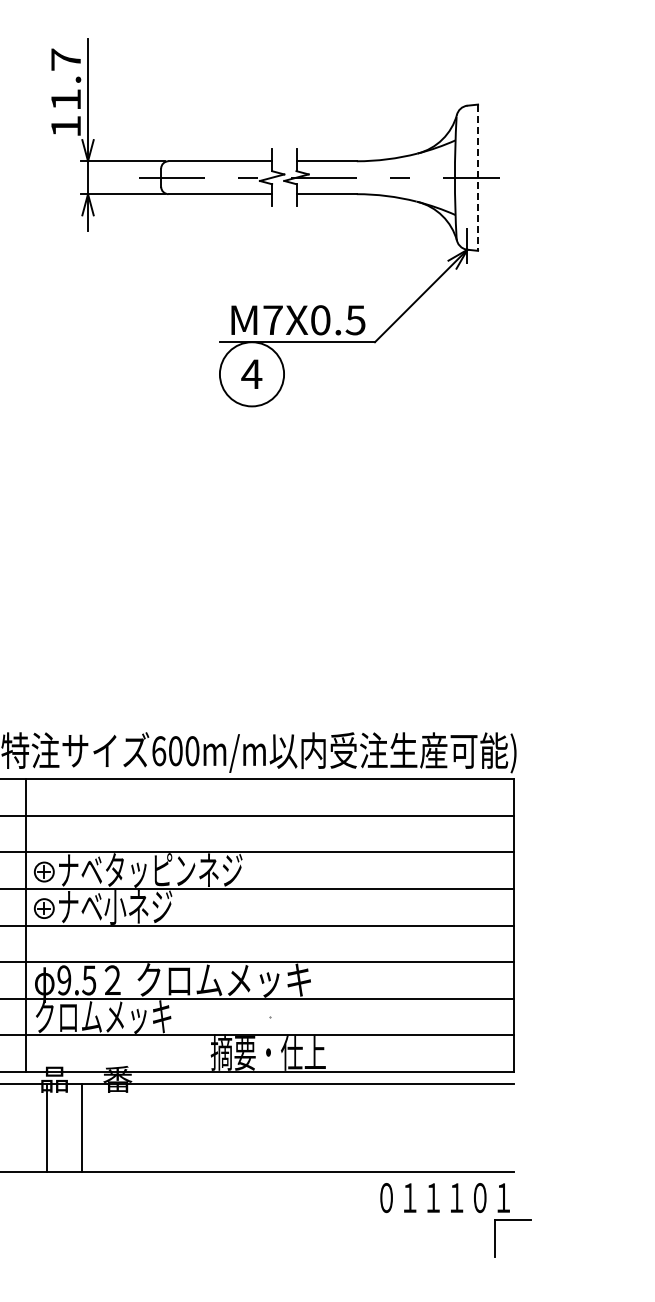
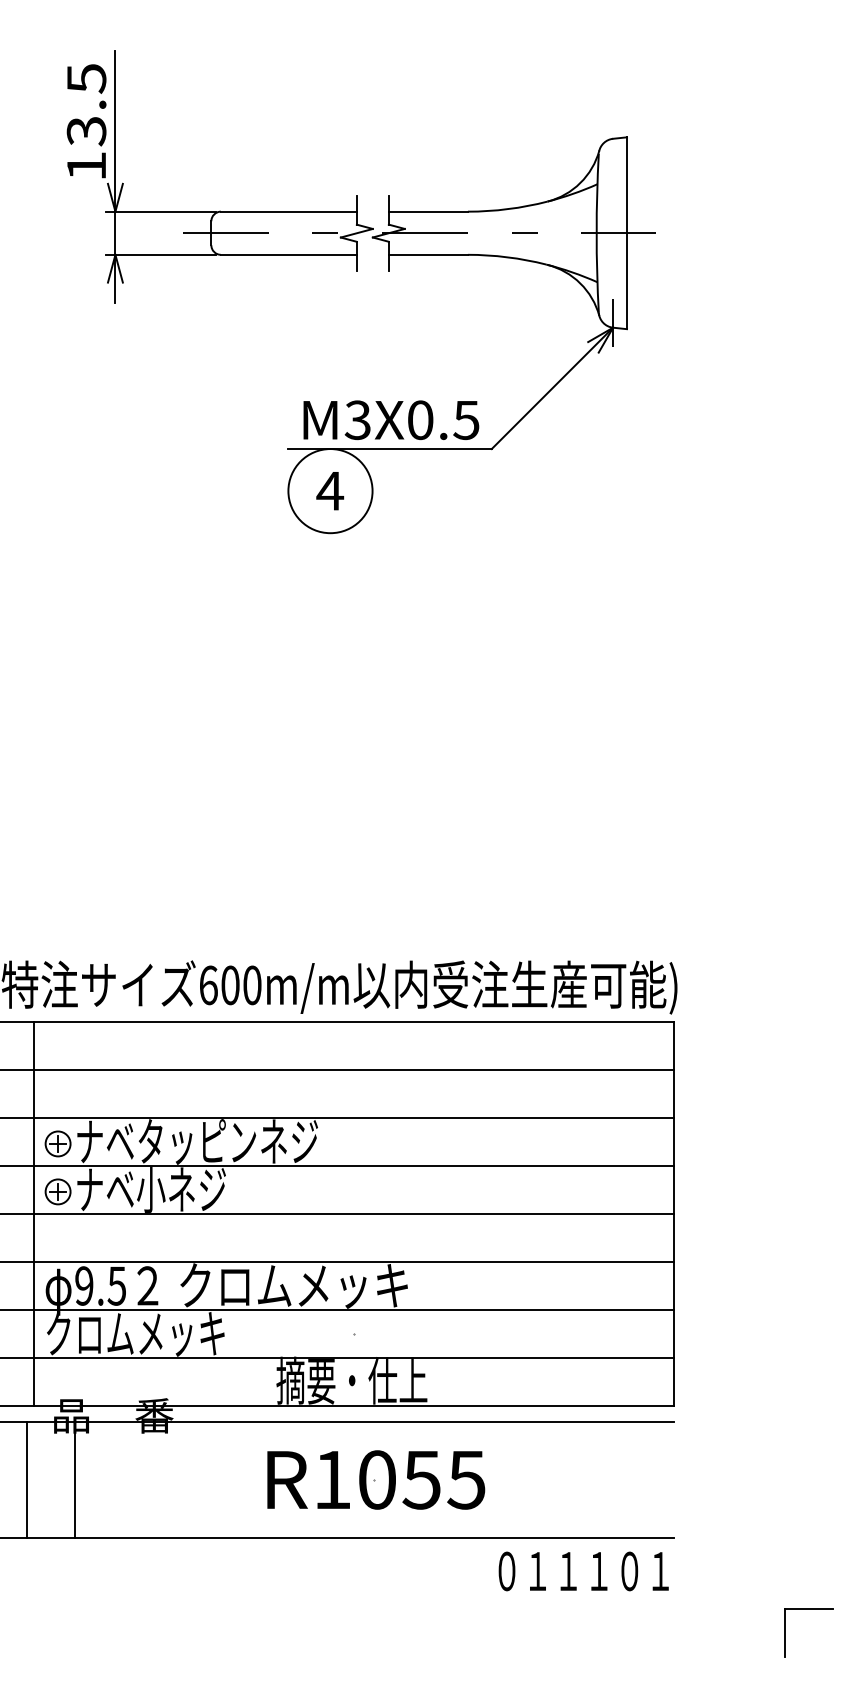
text: (66, 79) -> (87, 104), 11.7 -> 13.5
line: (478, 178) -> (627, 234), dashed -> solid
text: (272, 320) -> (357, 420), M7X0.5 -> M3X0.5
part: (286, 1127) -> (375, 1478), added
line: (46, 1128) -> (26, 1480), moved
line: (82, 1128) -> (75, 1480), moved
part: (495, 1238) -> (786, 1632), moved

